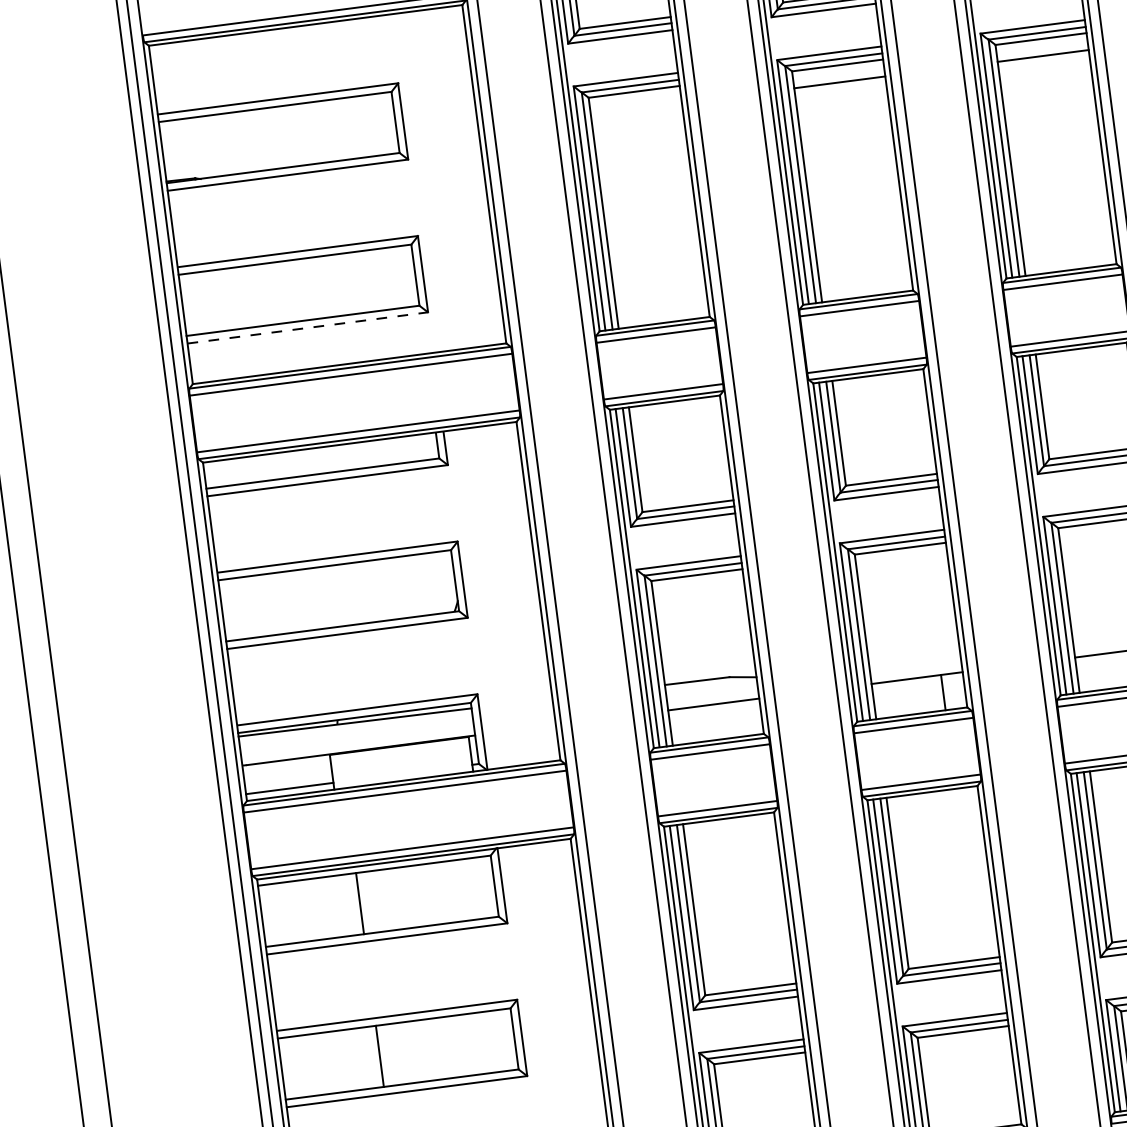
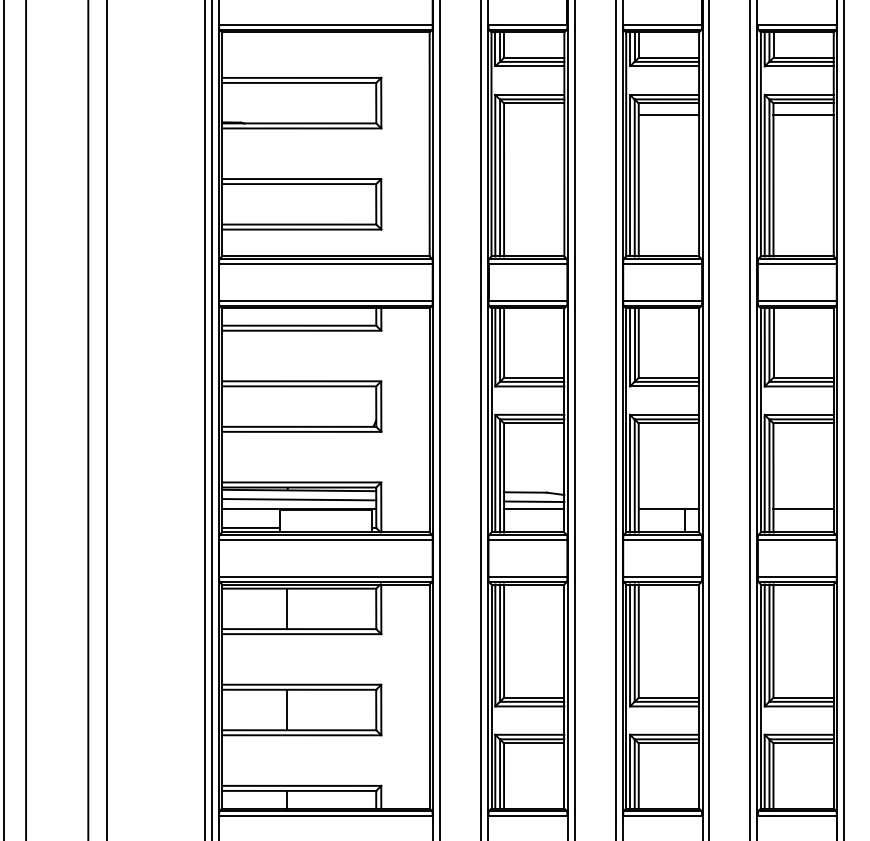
line: (307, 327) -> (301, 229), dashed -> solid
line: (712, 692) -> (534, 501), added
line: (357, 736) -> (299, 499), added

